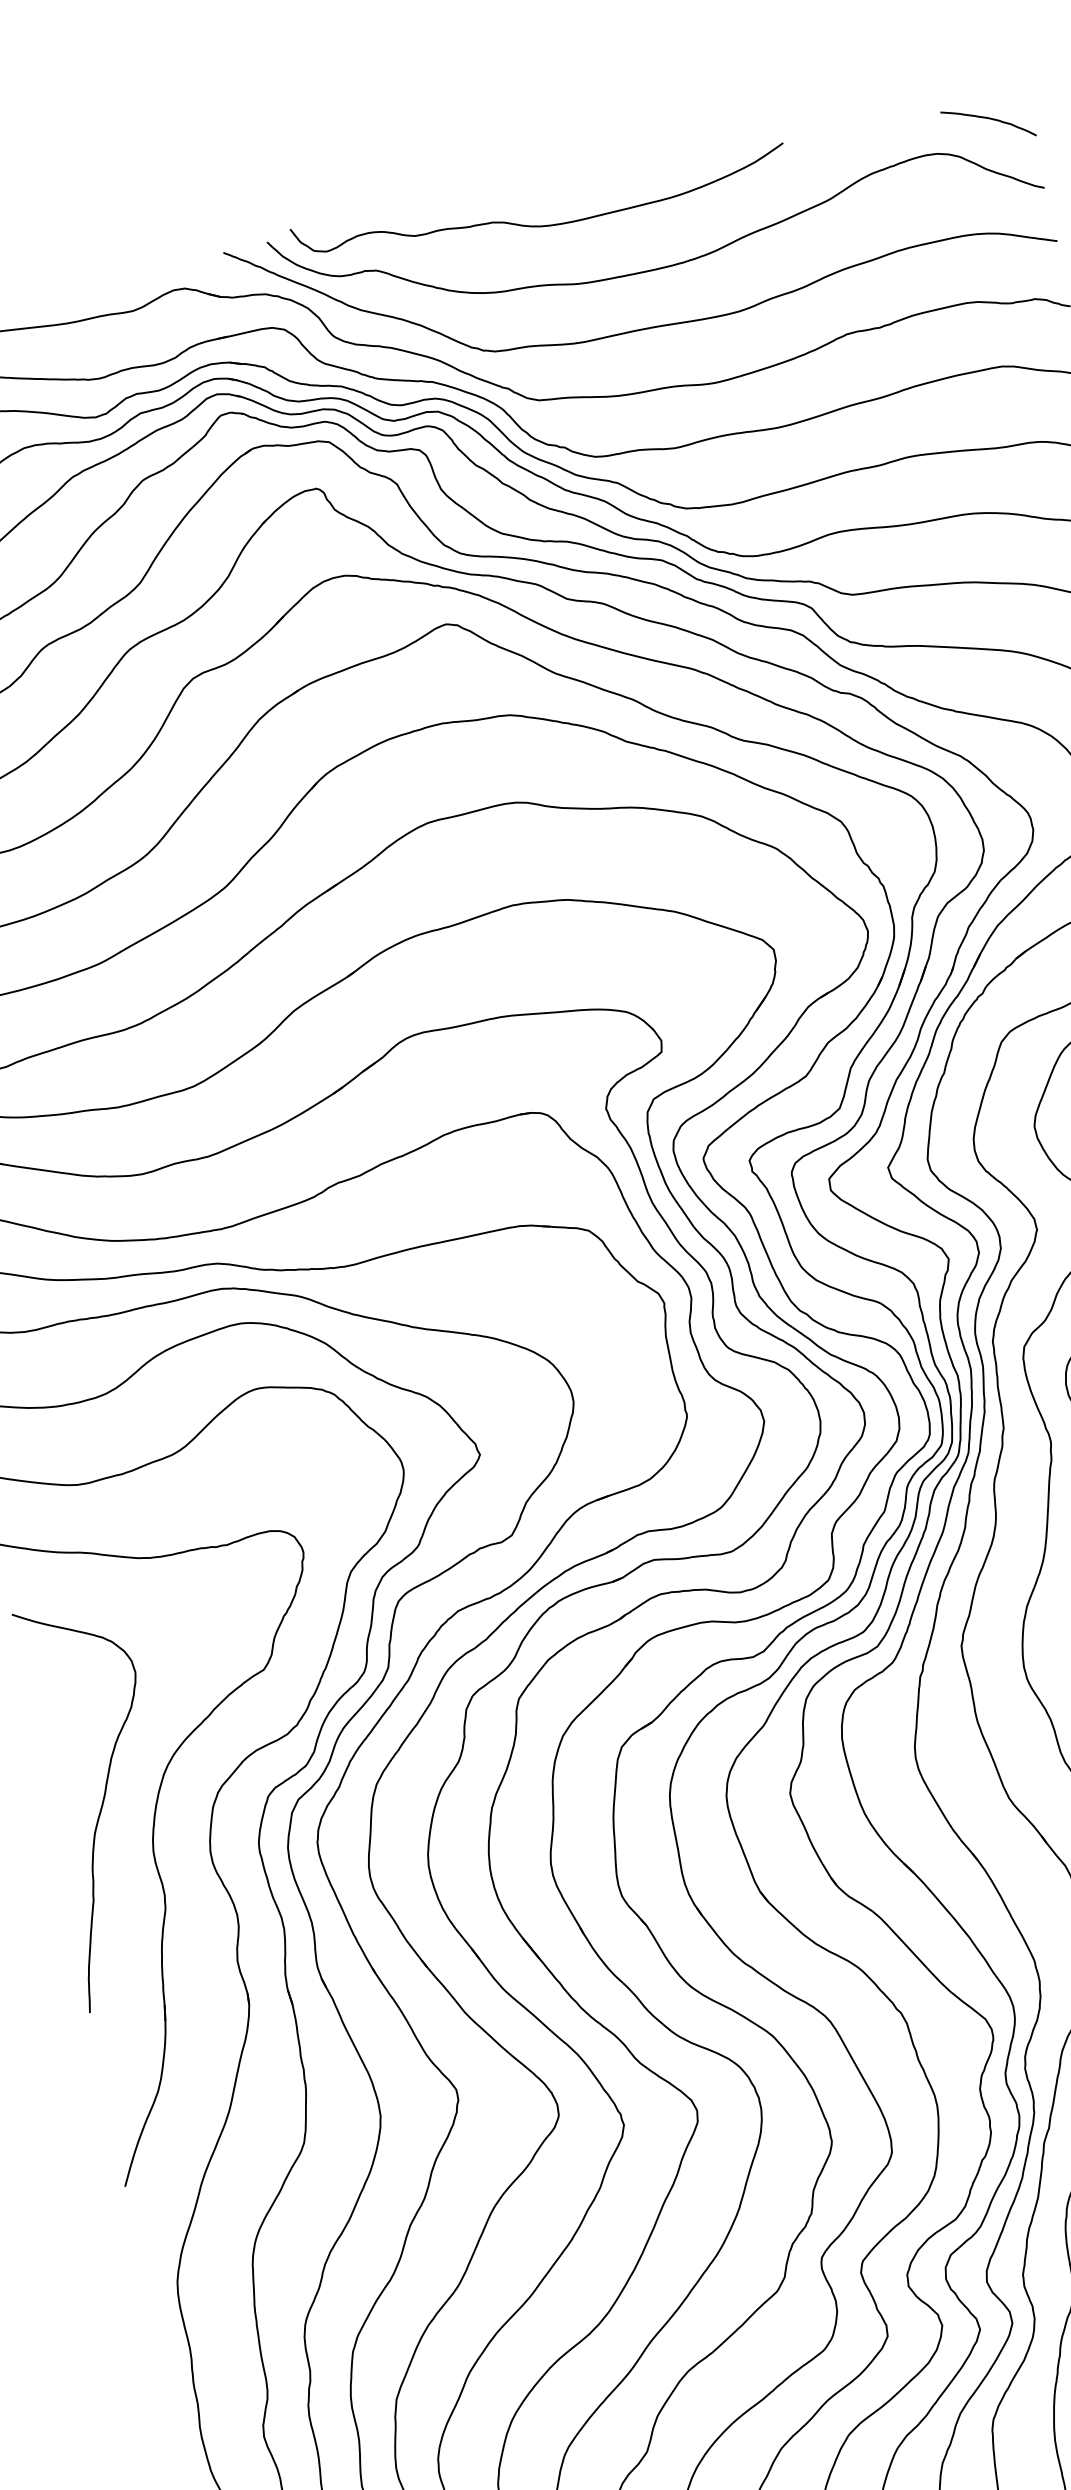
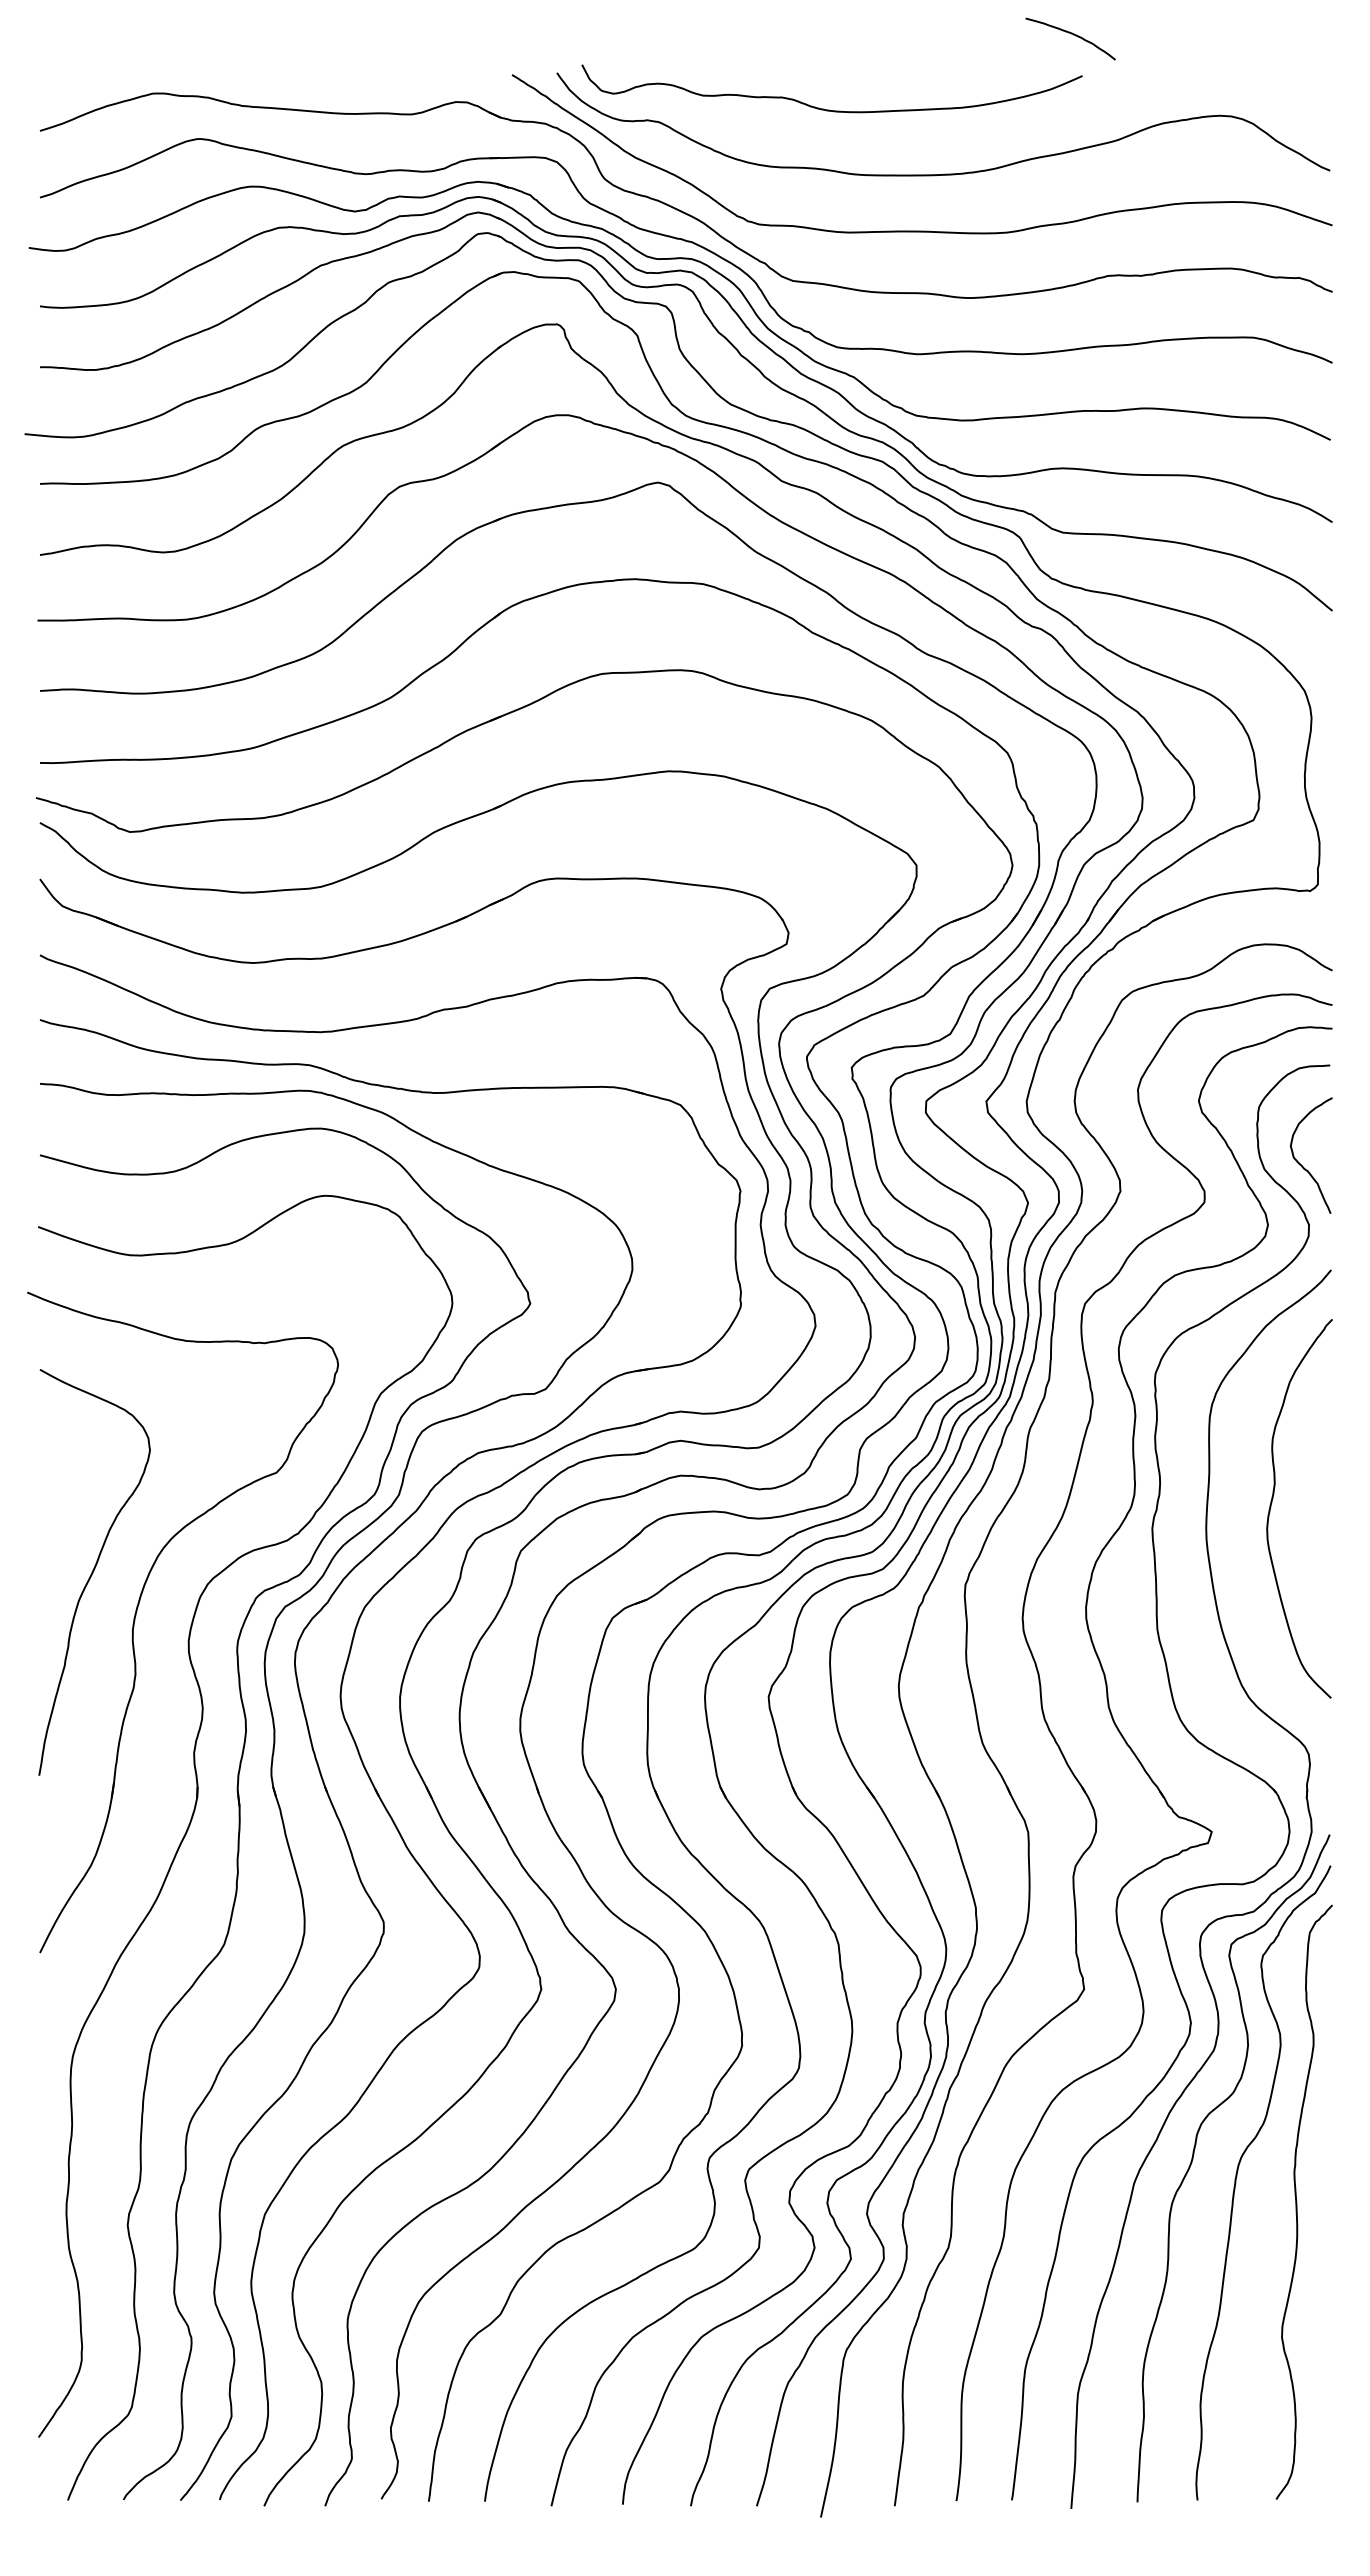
curve: (988, 119) -> (1071, 34), moved

